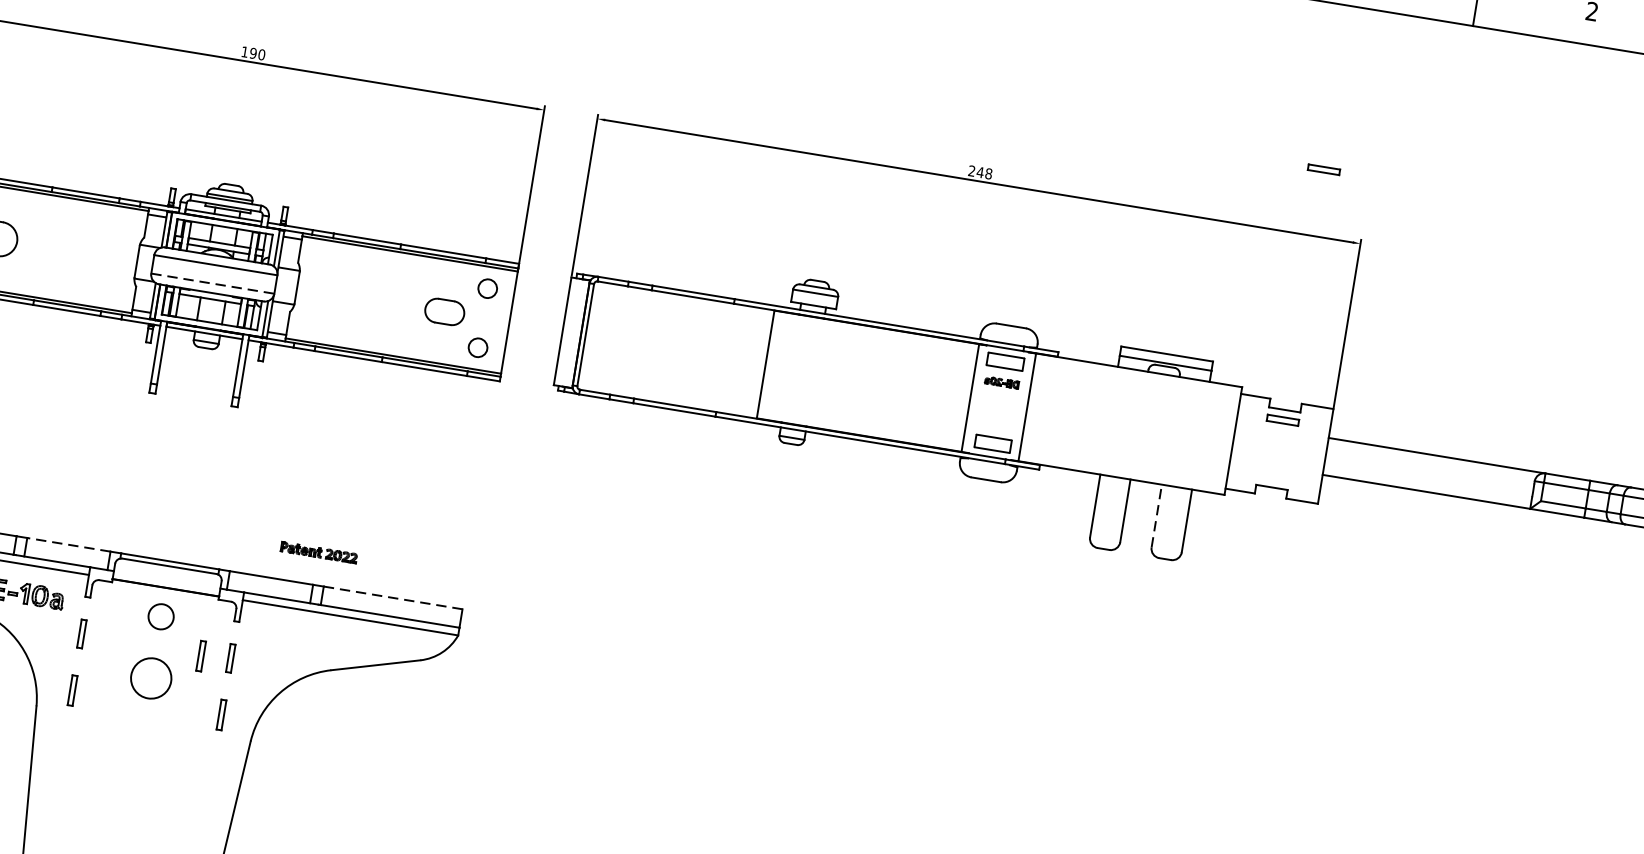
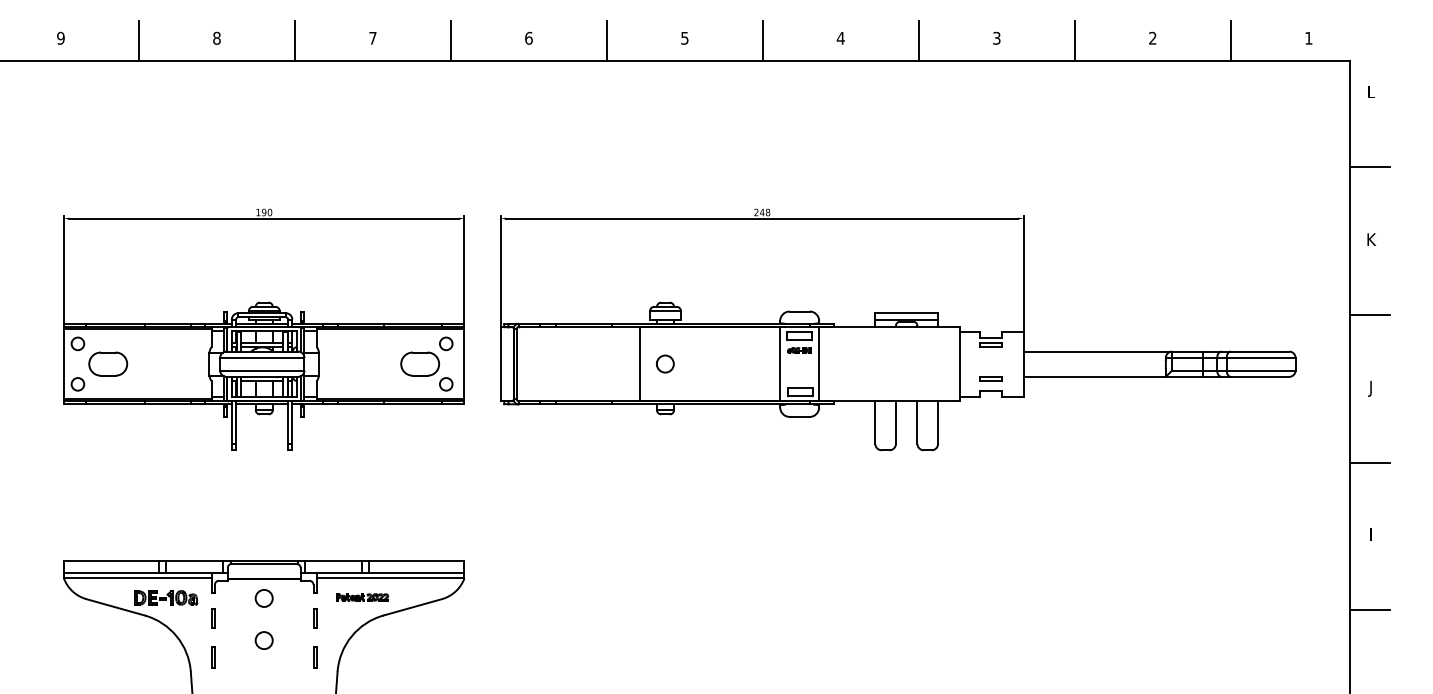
part: (1323, 168) -> (990, 378), moved
line: (213, 283) -> (262, 370), dashed -> solid
part: (443, 310) -> (419, 363), size x1.43
circle: (803, 369) -> (665, 363), added
line: (1157, 514) -> (917, 421), dashed -> solid
line: (68, 544) -> (194, 560), dashed -> solid
part: (318, 552) -> (362, 597), moved
line: (392, 597) -> (416, 560), dashed -> solid
line: (200, 656) -> (294, 620), removed
circle: (150, 678) -> (263, 640), size x0.62

